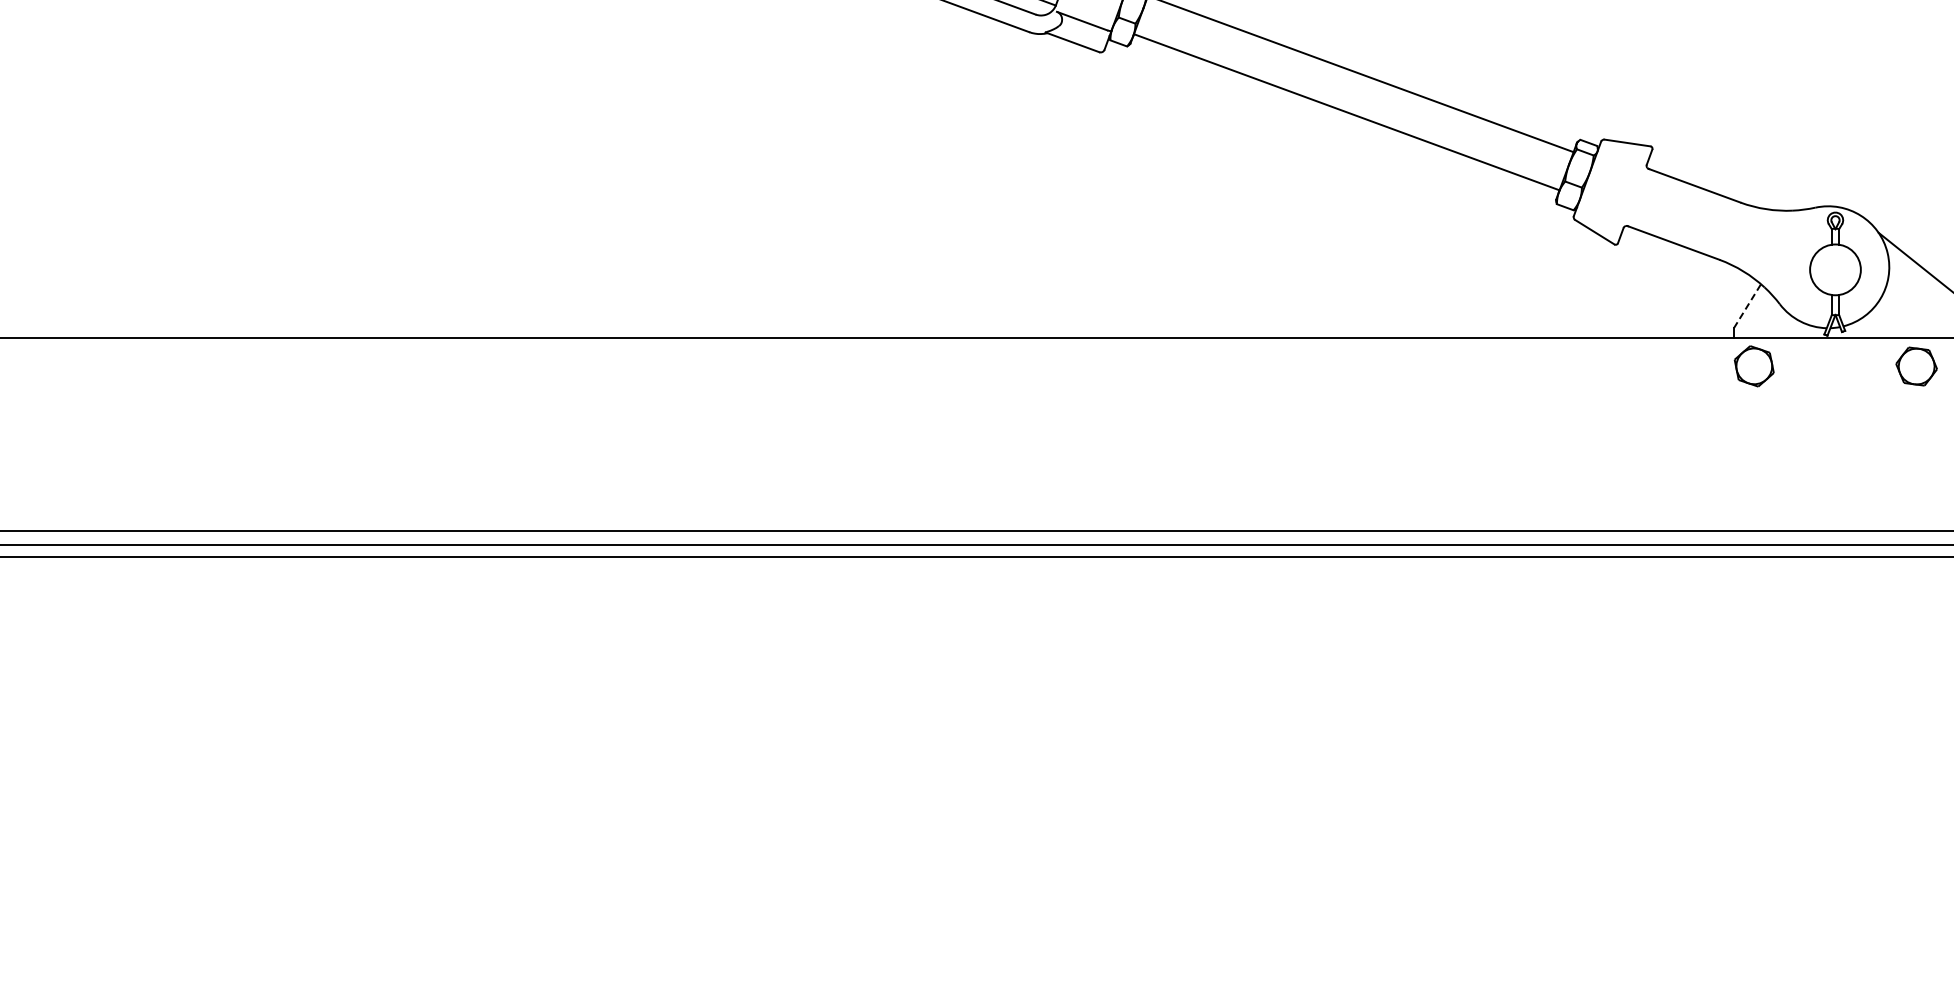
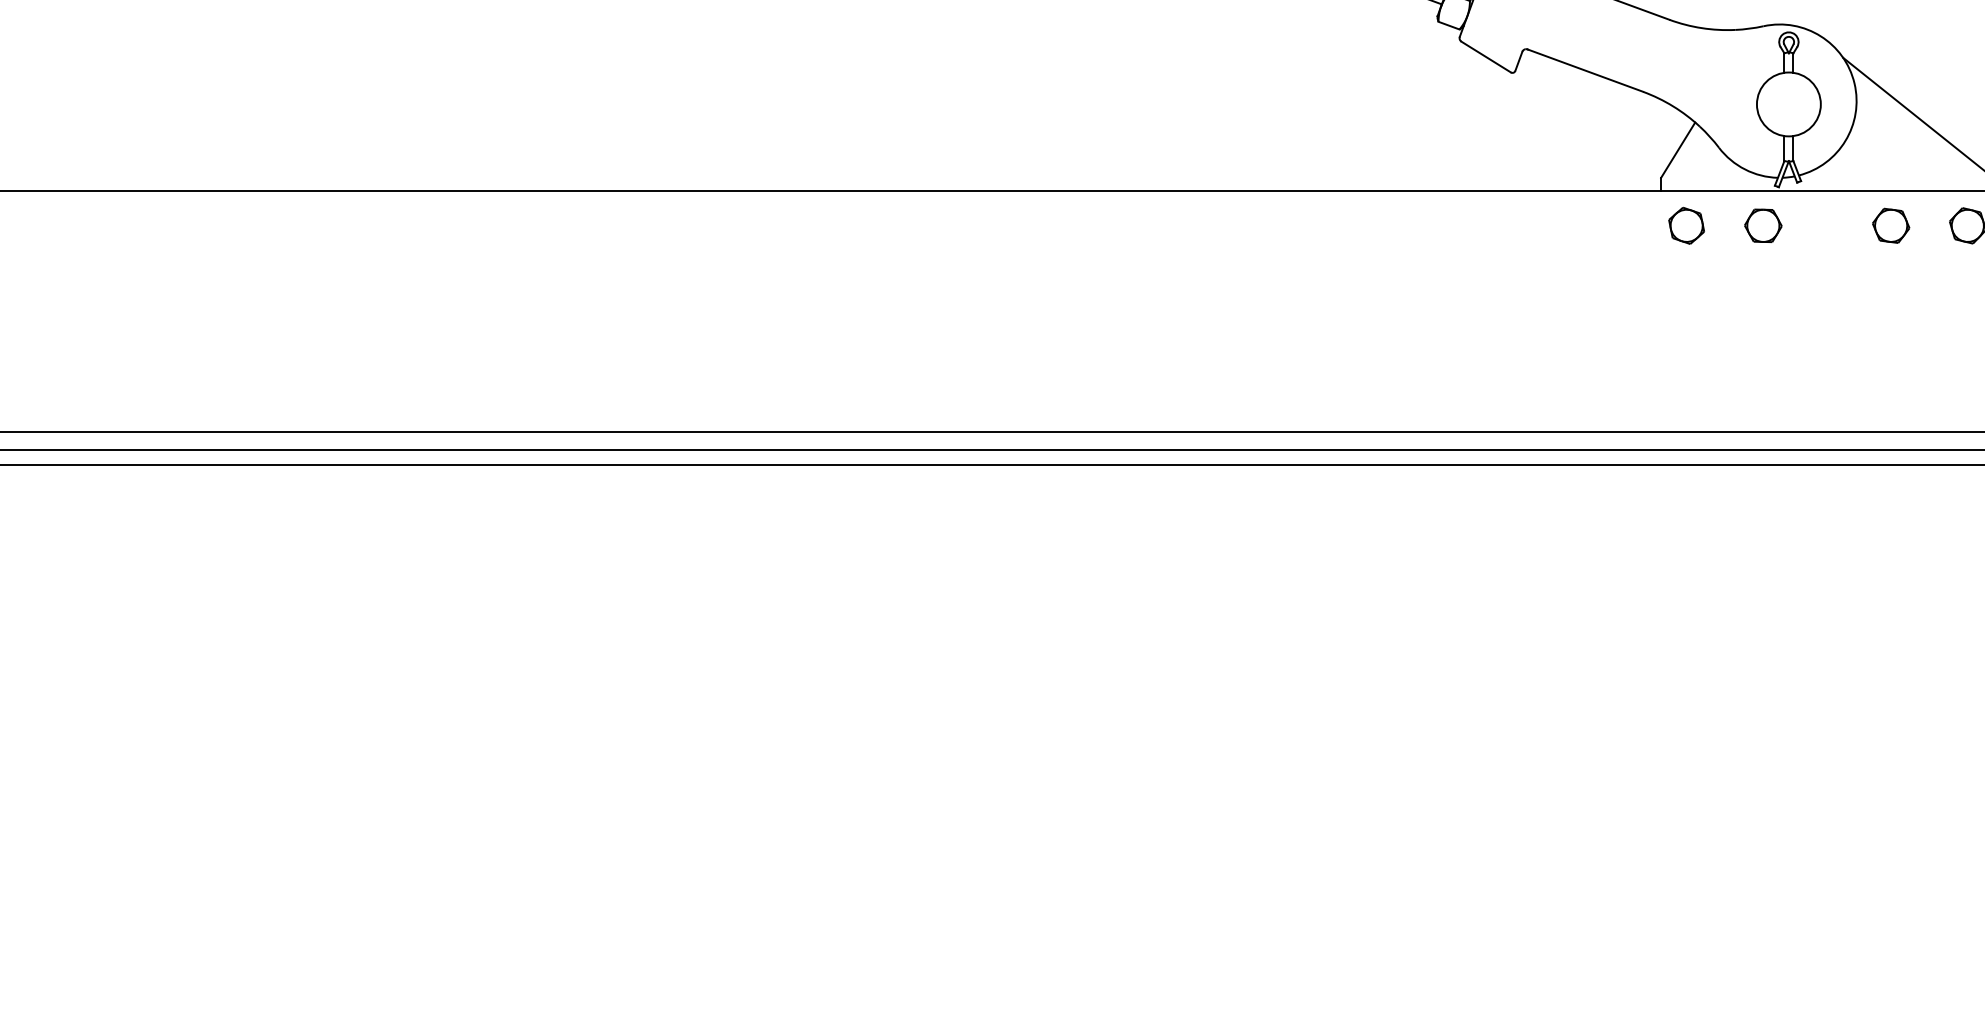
line: (1747, 306) -> (1678, 150), dashed -> solid
part: (1916, 365) -> (1890, 224), size x0.71
part: (1753, 366) -> (1685, 225), size x0.71
part: (1814, 366) -> (1762, 225), added

